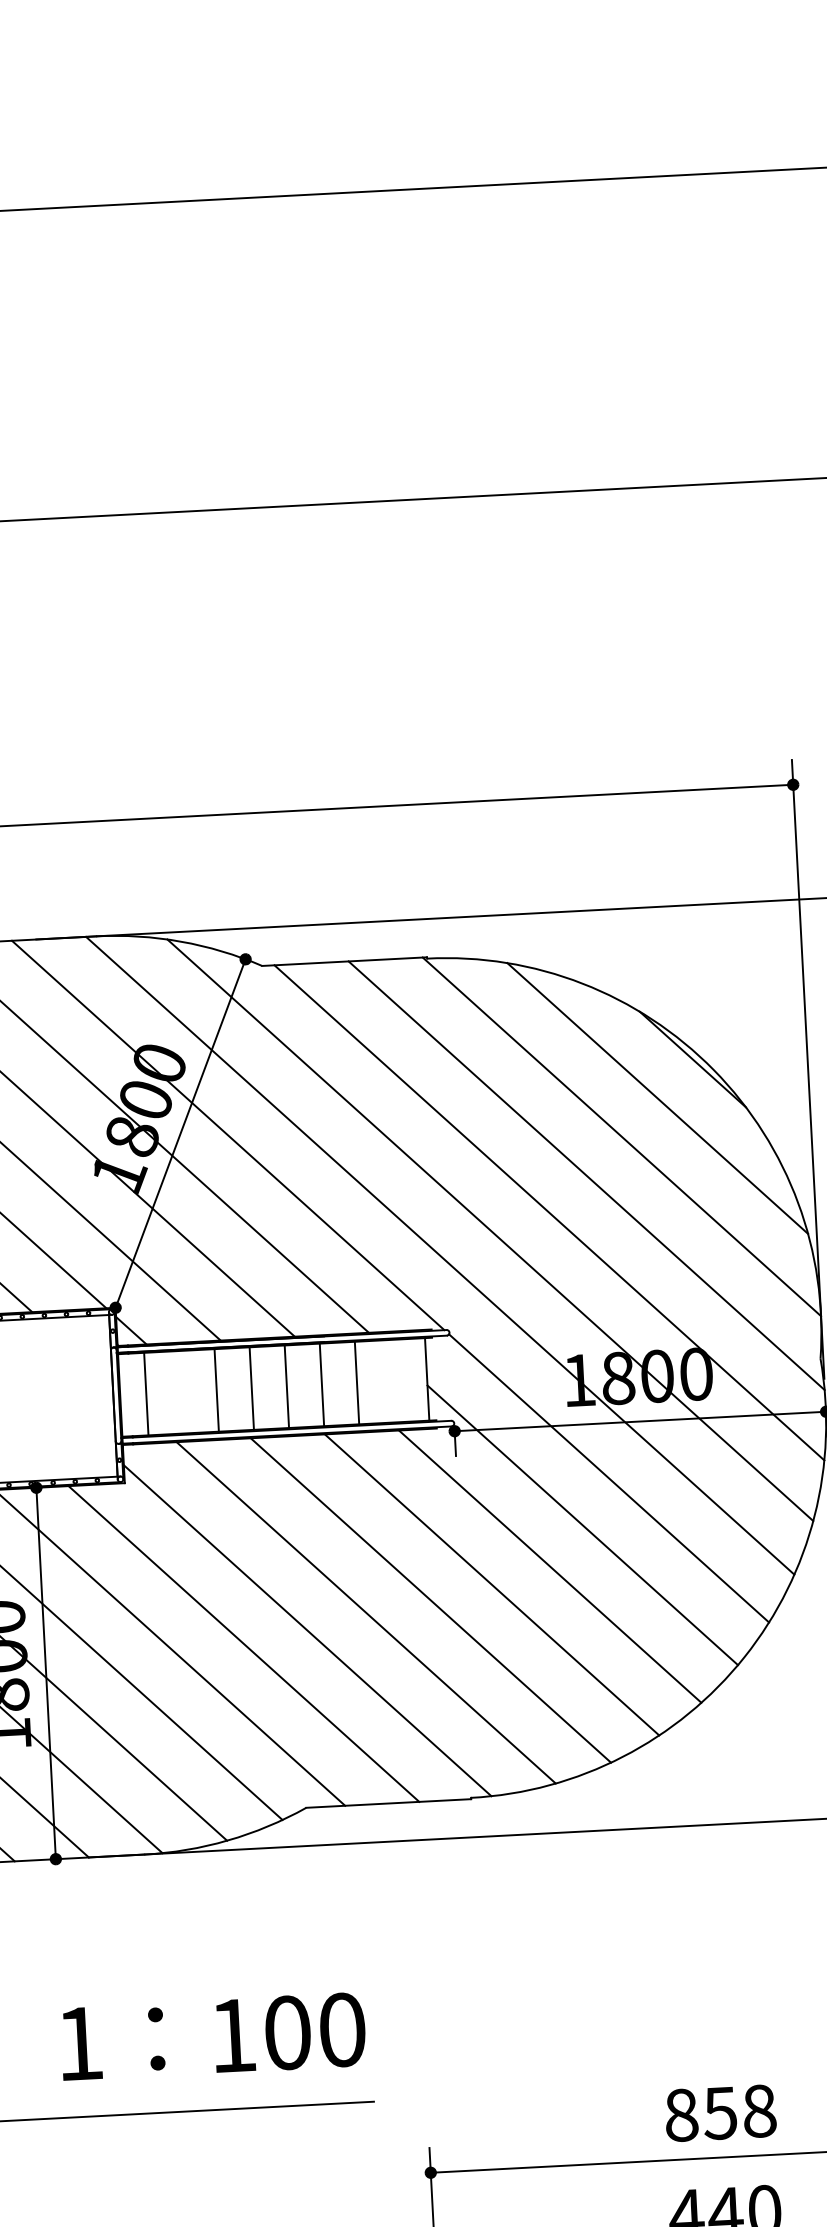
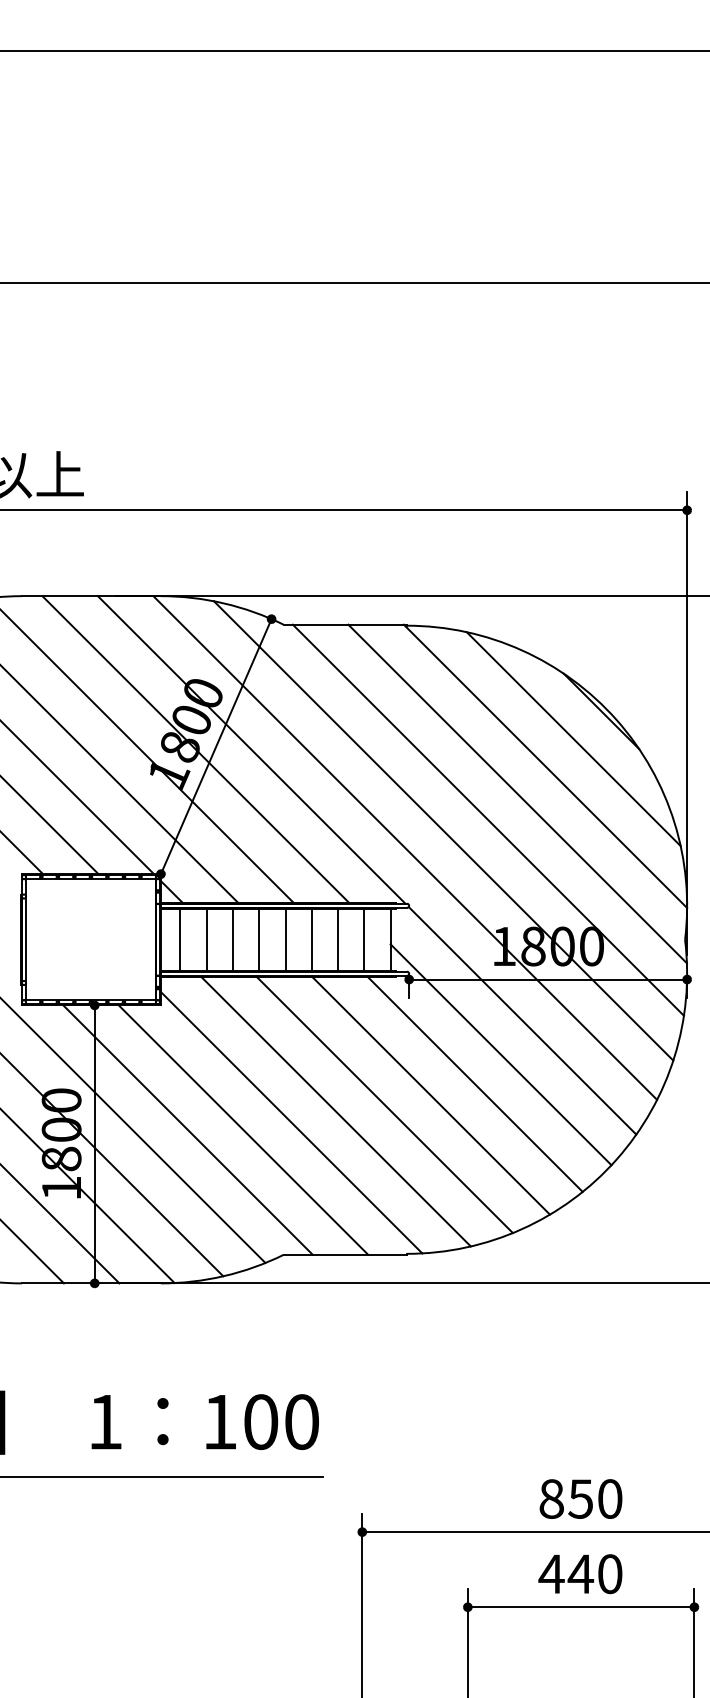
line: (392, 1380) -> (364, 939), added
line: (181, 1391) -> (206, 939), added
text: (760, 2110) -> (610, 1498), 858 -> 850

